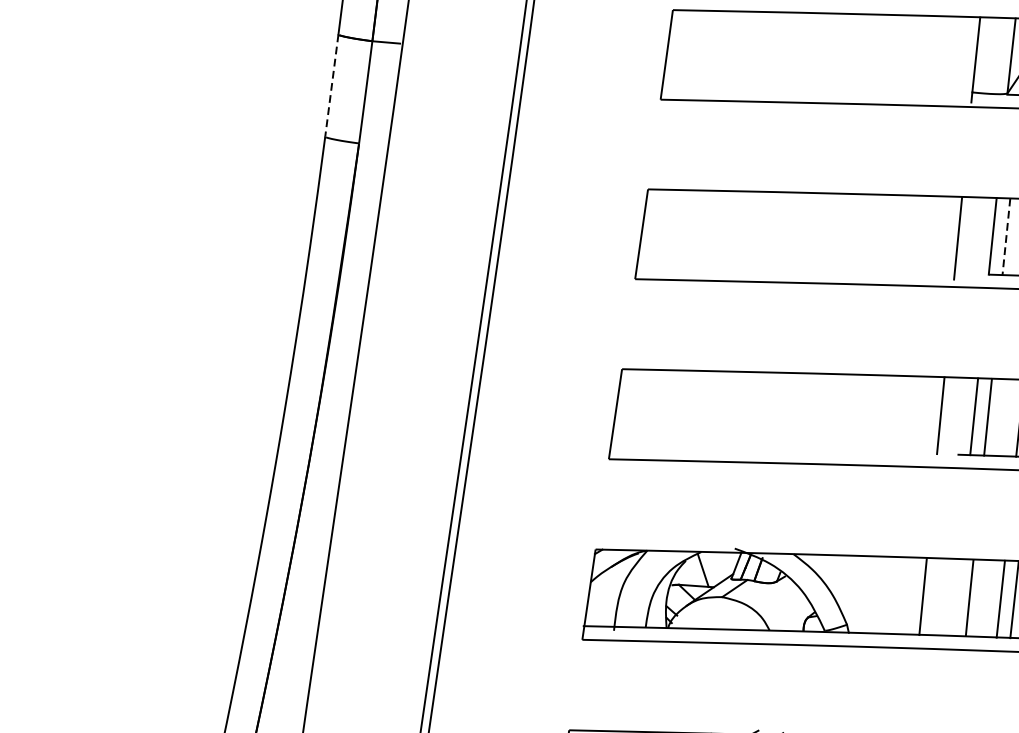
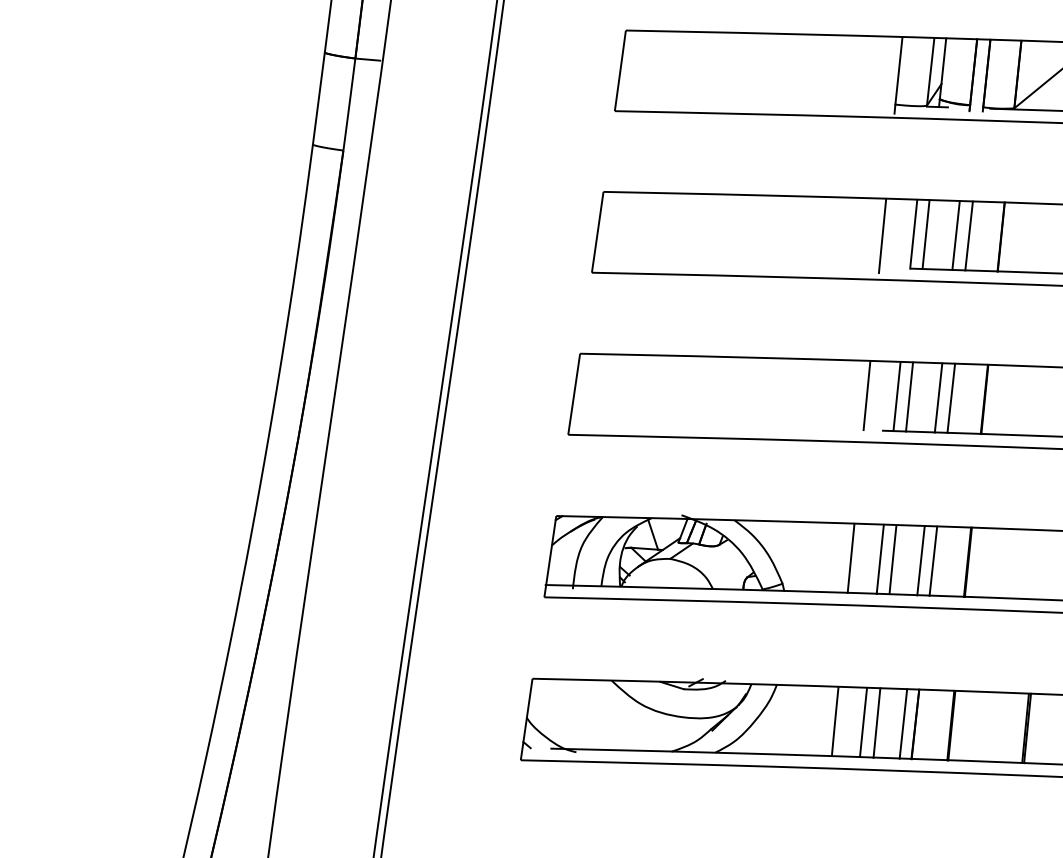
line: (331, 86) -> (318, 99), dashed -> solid
line: (1006, 236) -> (926, 234), dashed -> solid
line: (954, 597) -> (879, 559), added

